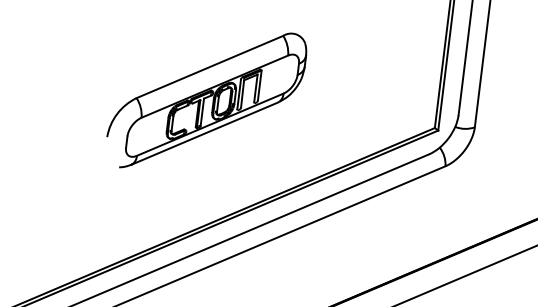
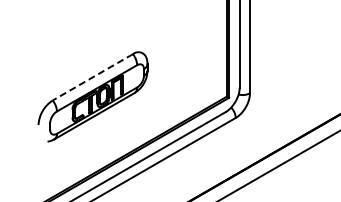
line: (209, 67) -> (92, 77), solid -> dashed

